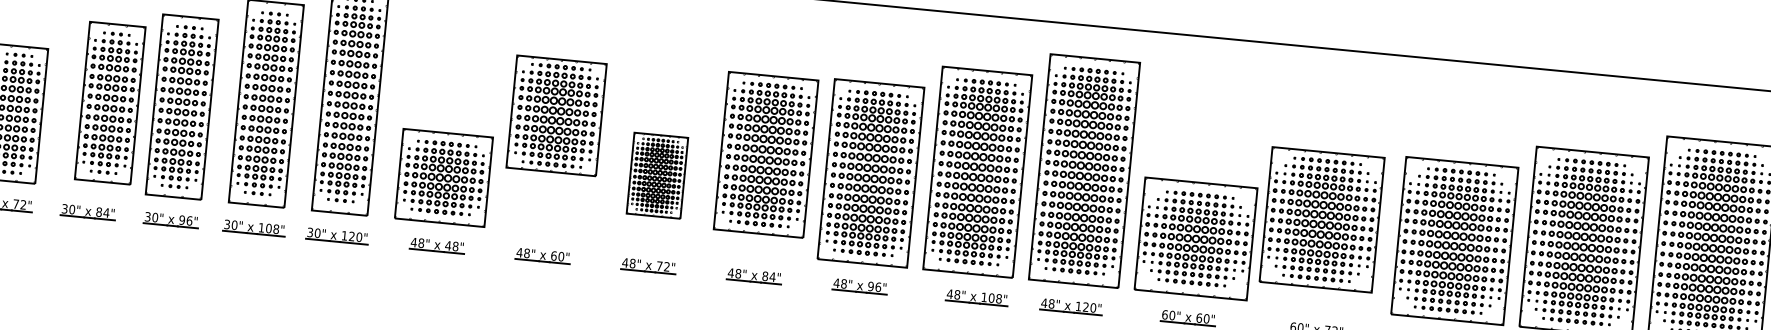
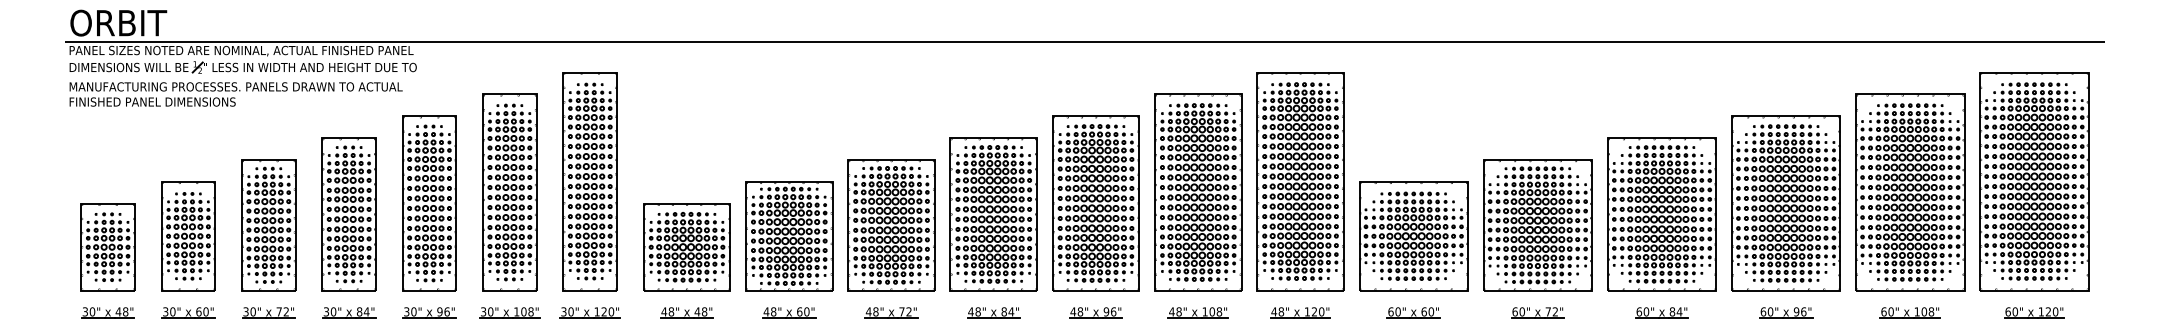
part: (109, 103) -> (348, 214), moved
part: (556, 116) -> (789, 236), moved
part: (765, 154) -> (993, 214), moved
part: (657, 175) -> (891, 225), size x1.67
part: (1321, 219) -> (1537, 225), moved
part: (976, 297) -> (1197, 312), moved

